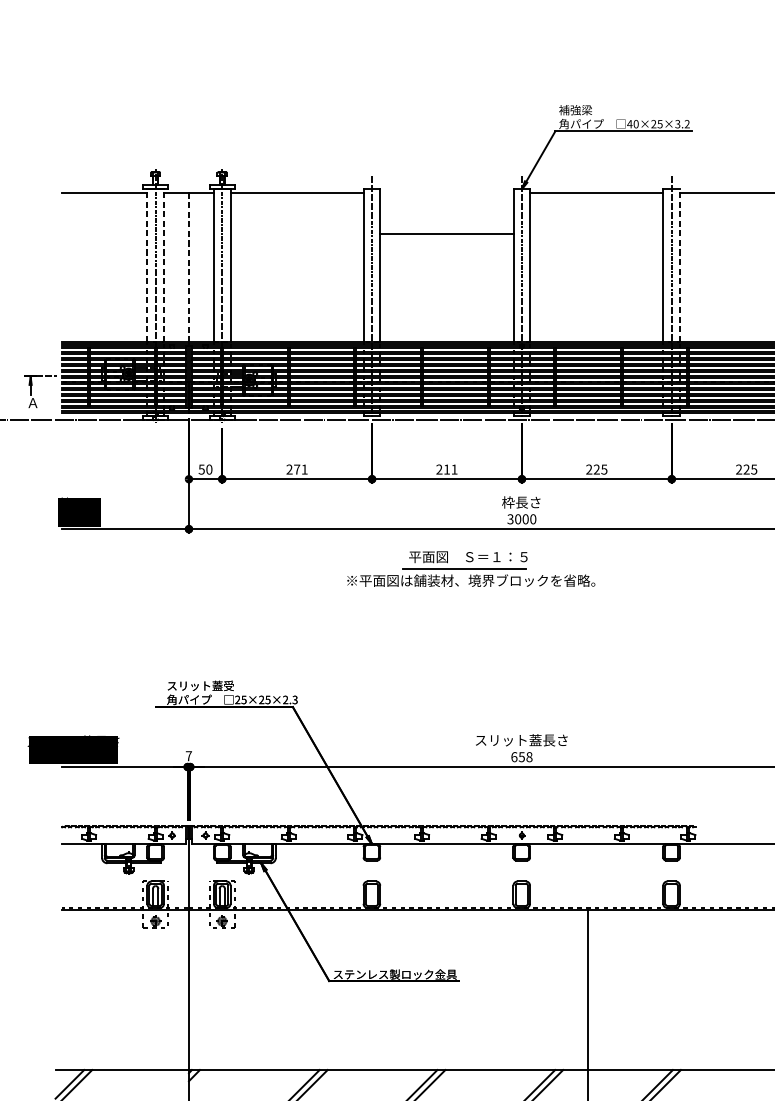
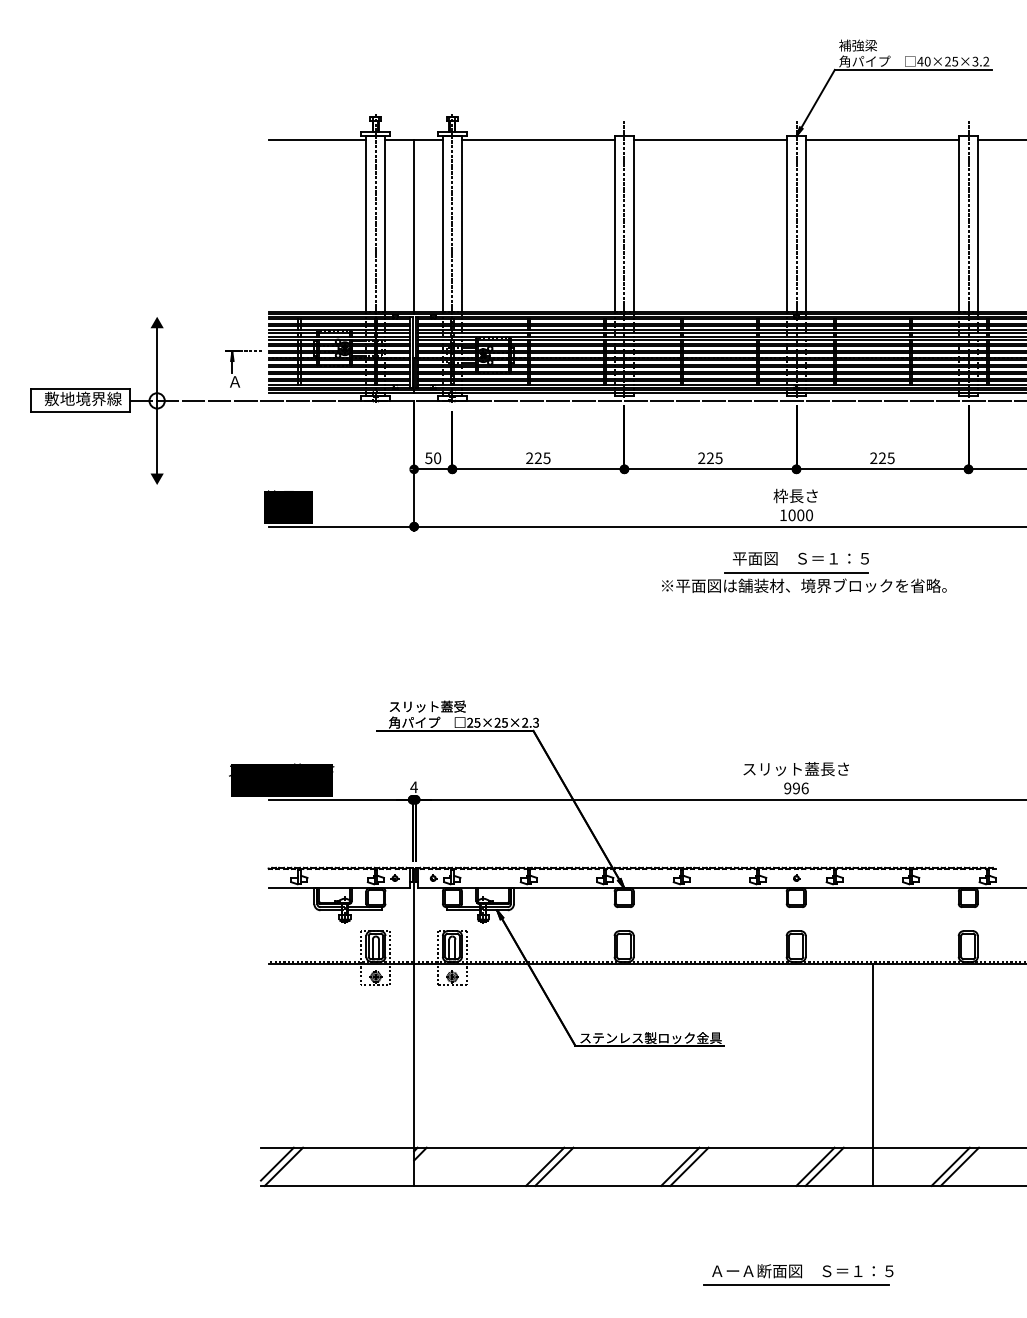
line: (447, 234) -> (710, 140), moved
line: (147, 265) -> (366, 223), dashed -> solid
line: (164, 265) -> (385, 223), dashed -> solid
line: (680, 265) -> (978, 223), dashed -> solid
line: (189, 268) -> (414, 227), dashed -> solid
text: (300, 469) -> (542, 458), 271 -> 225
text: (450, 469) -> (714, 458), 211 -> 225
text: (509, 519) -> (782, 515), 3000 -> 1000
part: (471, 569) -> (804, 572), moved
text: (188, 755) -> (413, 786), 7 -> 4
text: (521, 757) -> (796, 788), 658 -> 996

